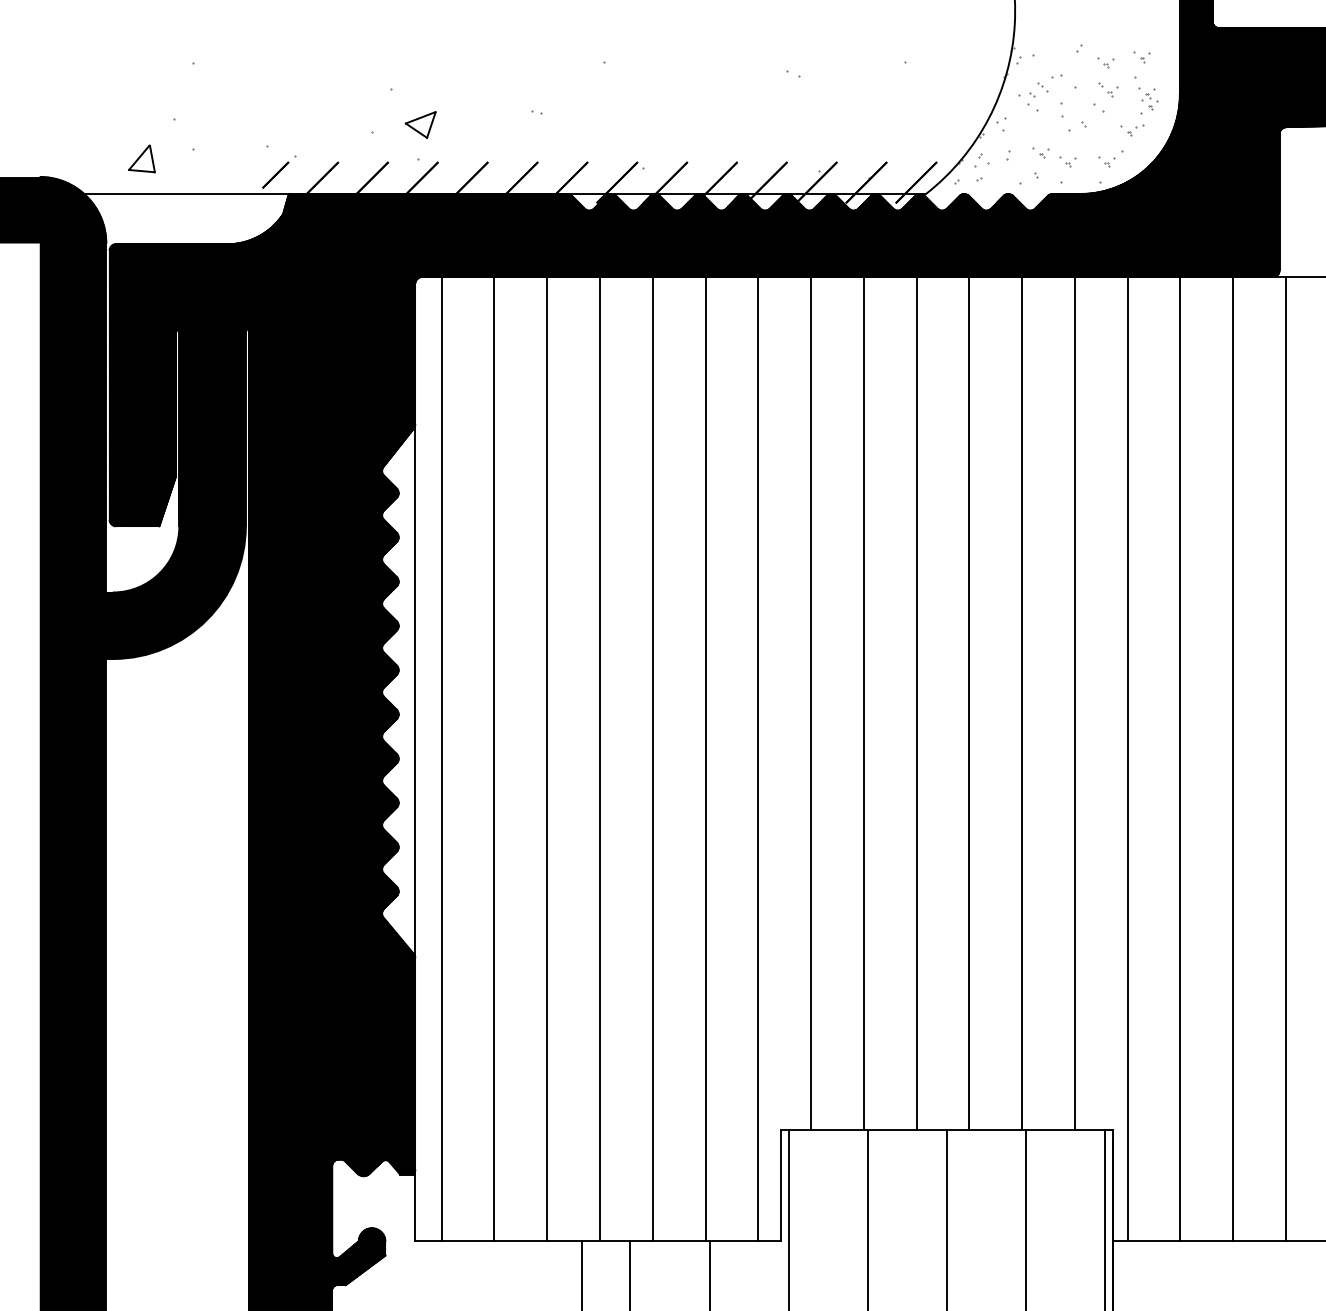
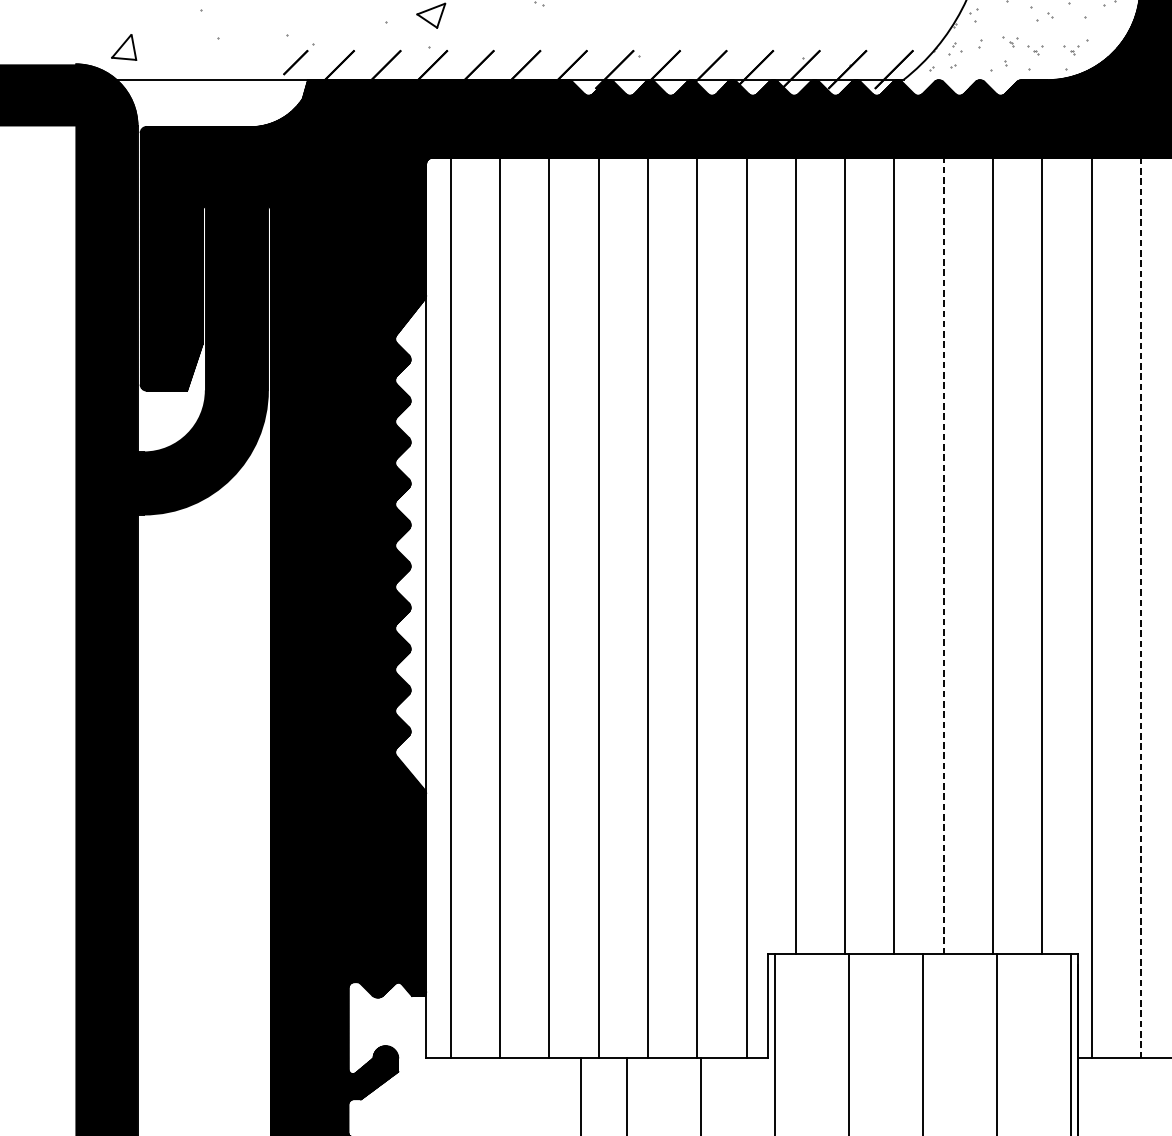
part: (1135, 130) -> (1098, 20), removed
part: (141, 158) -> (123, 47), moved
line: (969, 702) -> (943, 555), solid -> dashed
line: (1180, 759) -> (1140, 608), solid -> dashed

